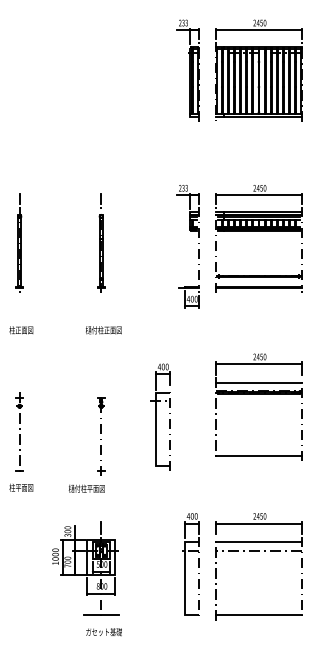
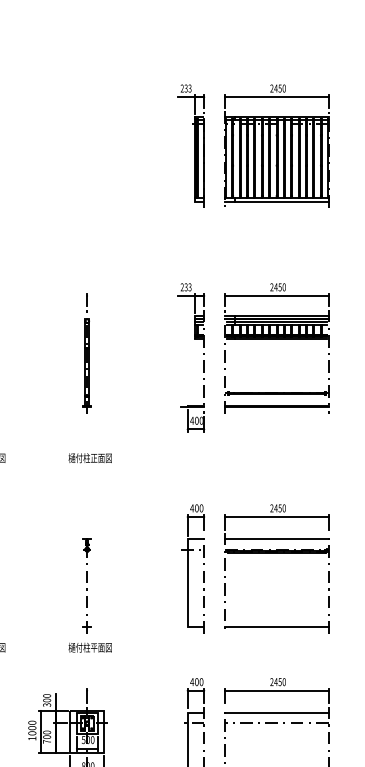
part: (258, 394) -> (276, 553), moved
part: (160, 416) -> (193, 567), moved
text: (86, 488) -> (89, 647), moved

